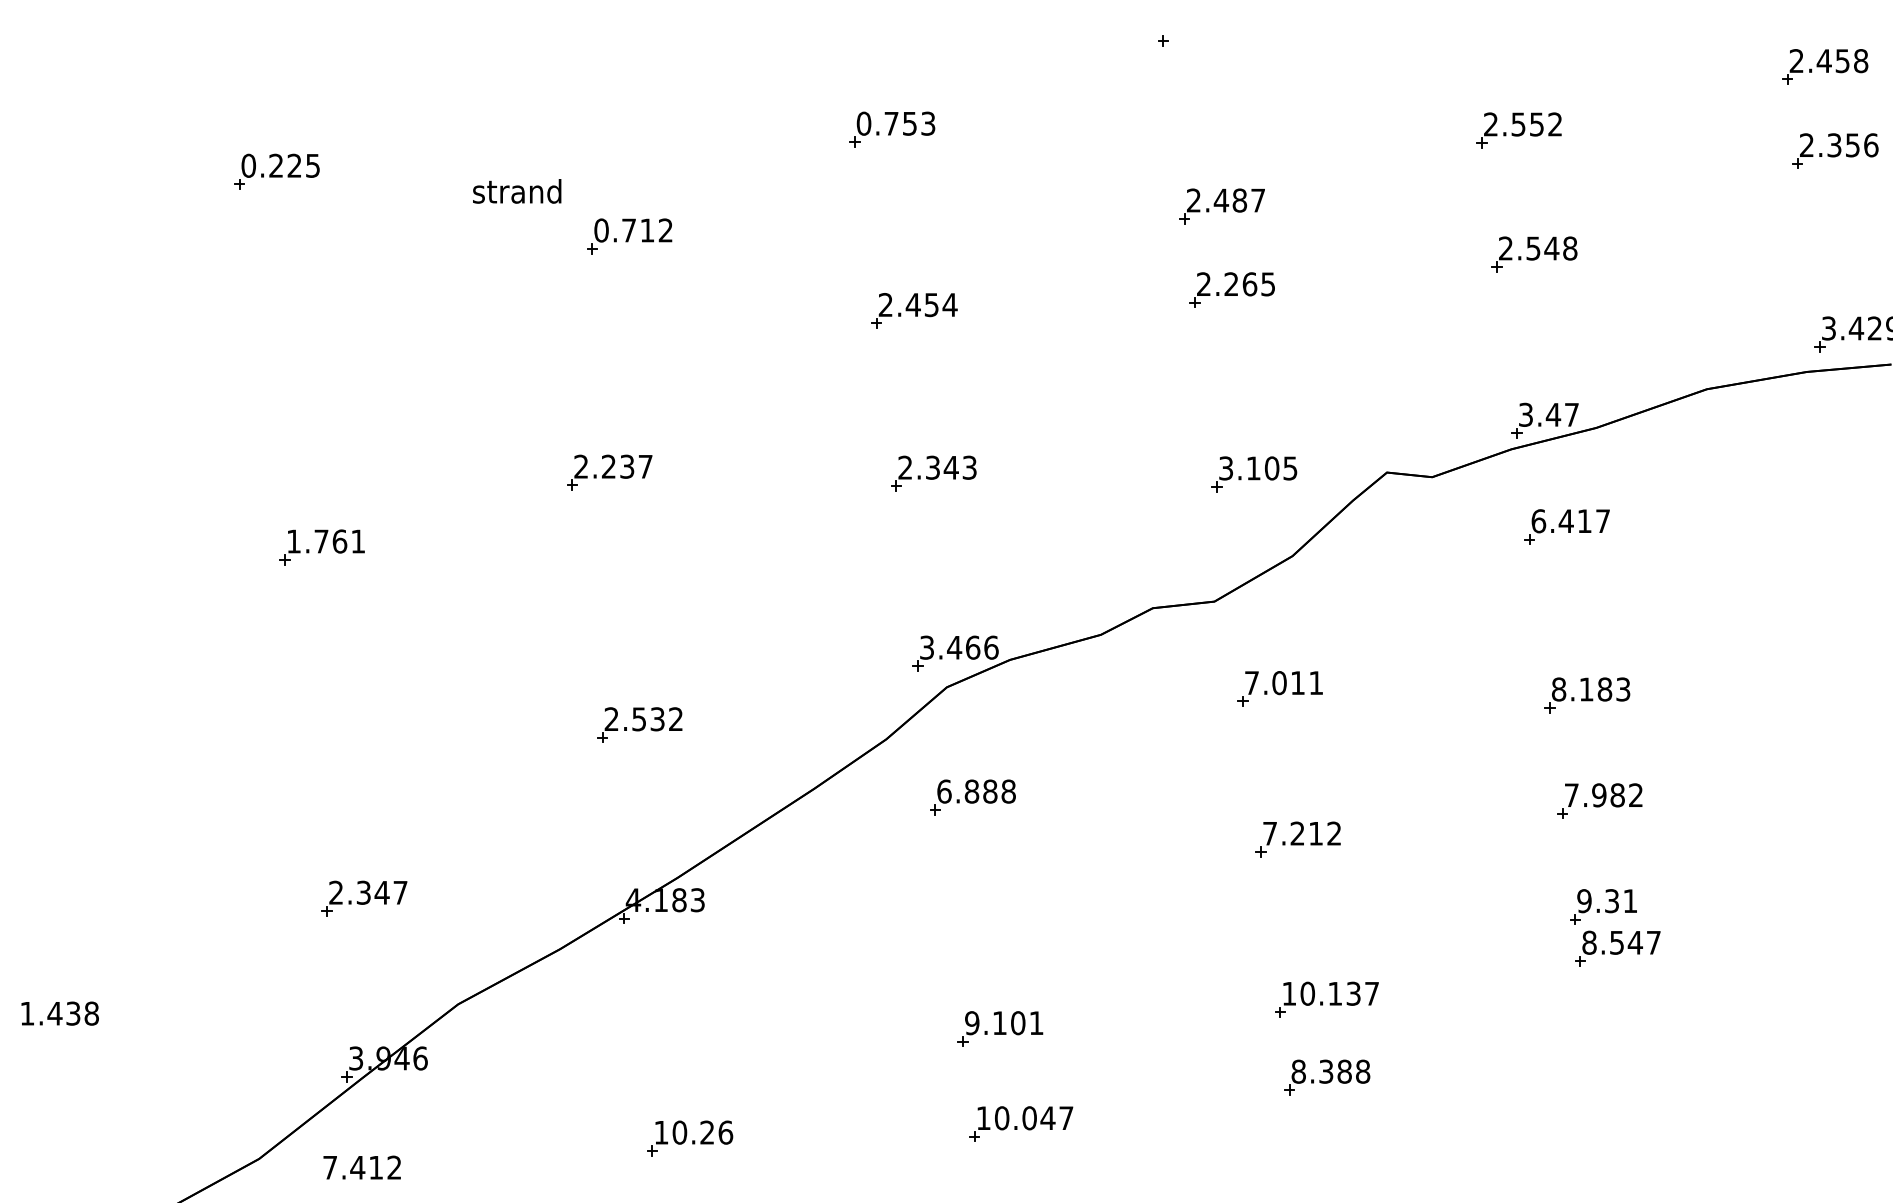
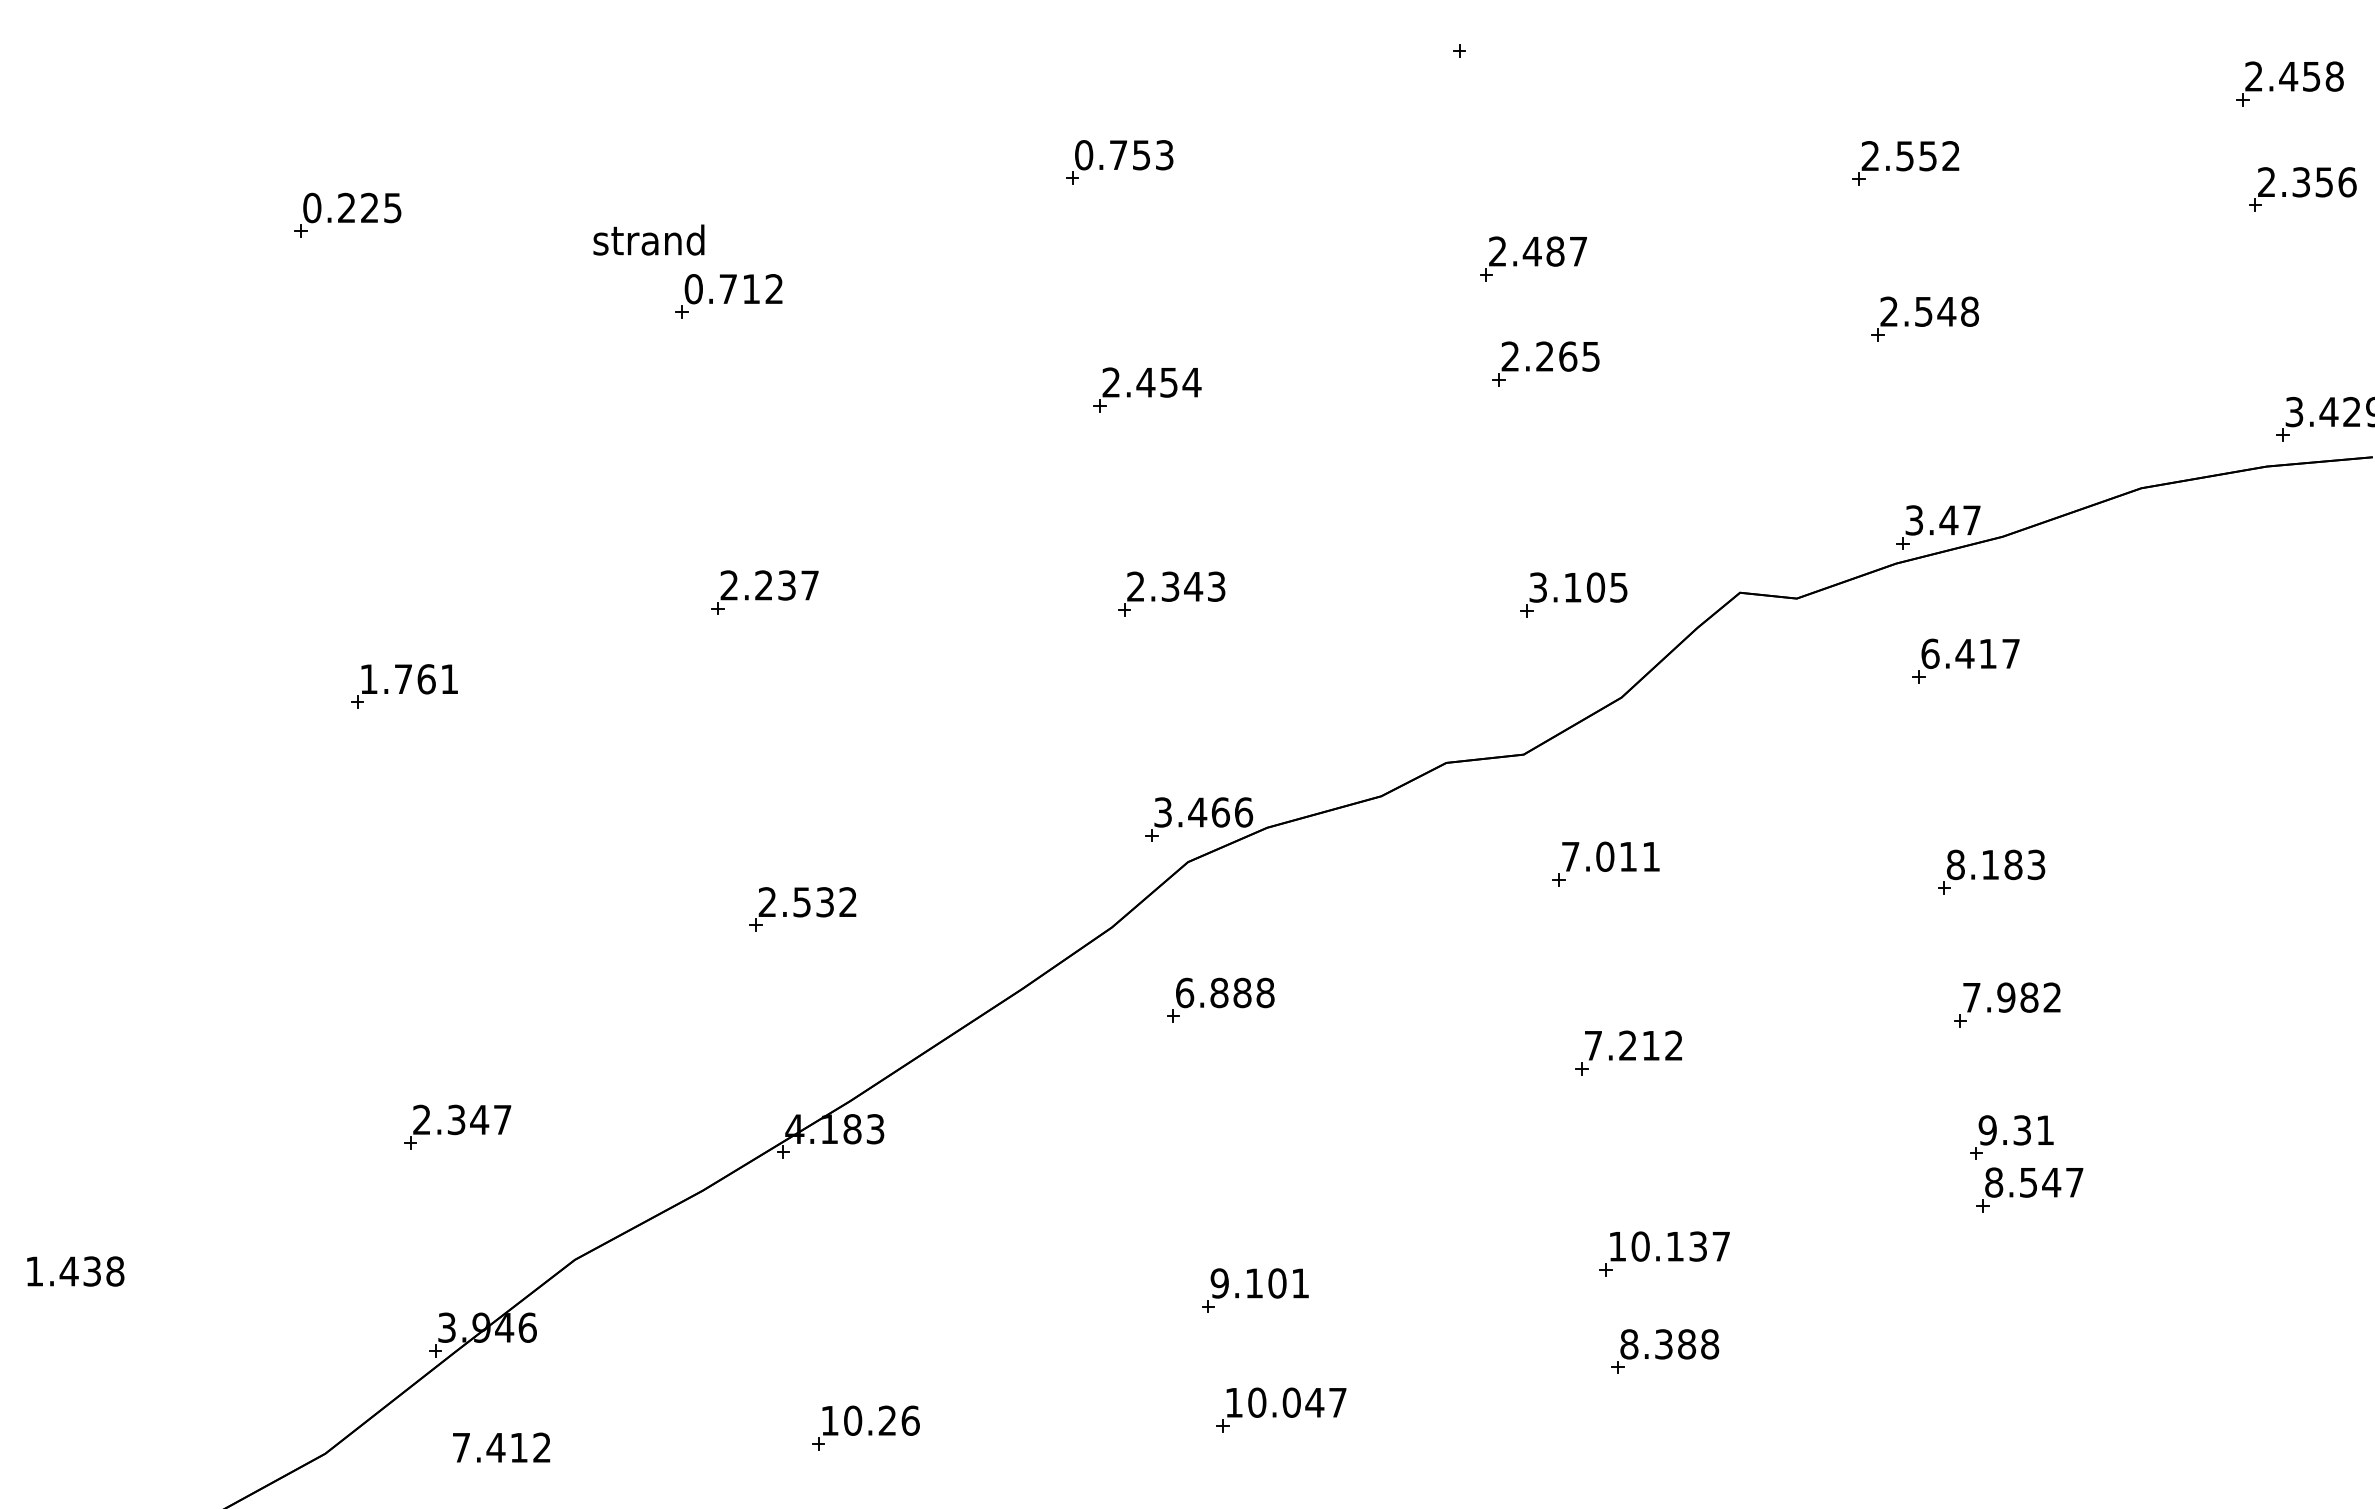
part: (629, 236) -> (728, 296), moved
text: (362, 1167) -> (501, 1447), moved

